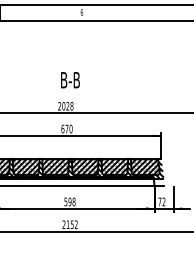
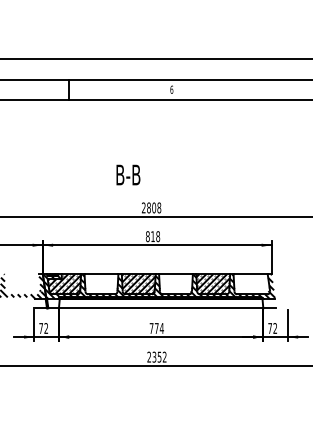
text: (70, 79) -> (128, 174), moved
text: (65, 105) -> (151, 207), 2028 -> 2808
text: (66, 128) -> (152, 236), 670 -> 818
hatch: (26, 167) -> (101, 284), removed
hatch: (84, 167) -> (175, 284), removed
hatch: (145, 167) -> (251, 284), removed
text: (69, 201) -> (156, 328), 598 -> 774
text: (68, 224) -> (154, 356), 2152 -> 2352

